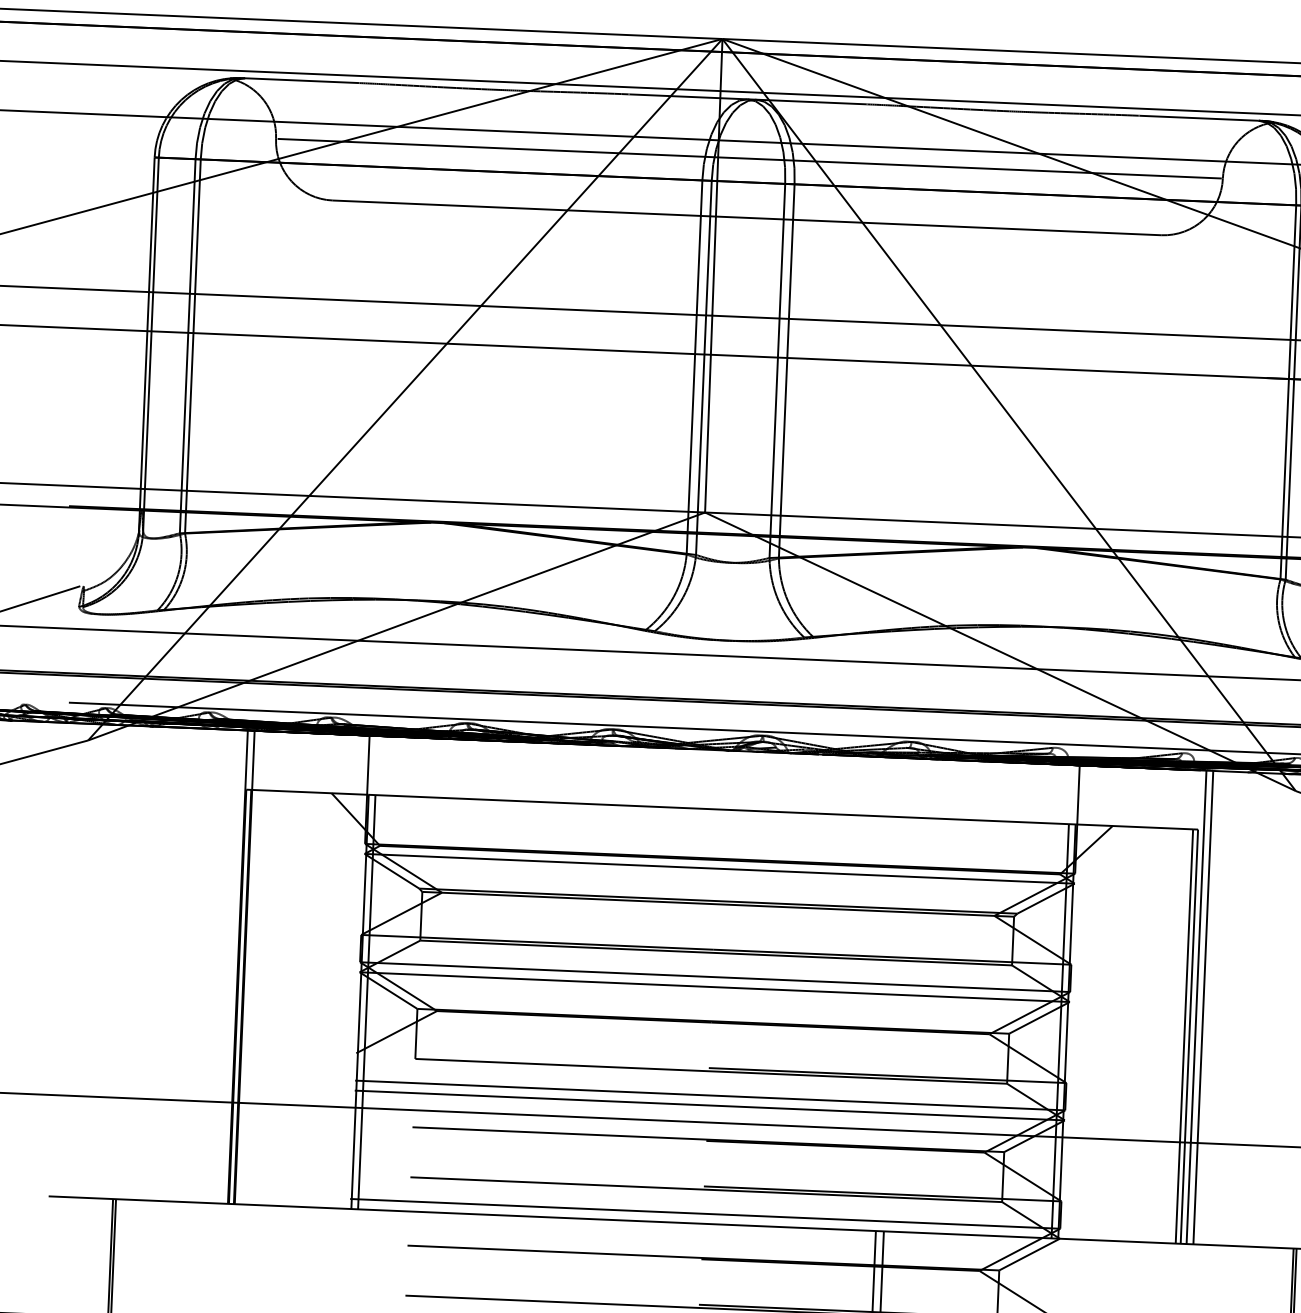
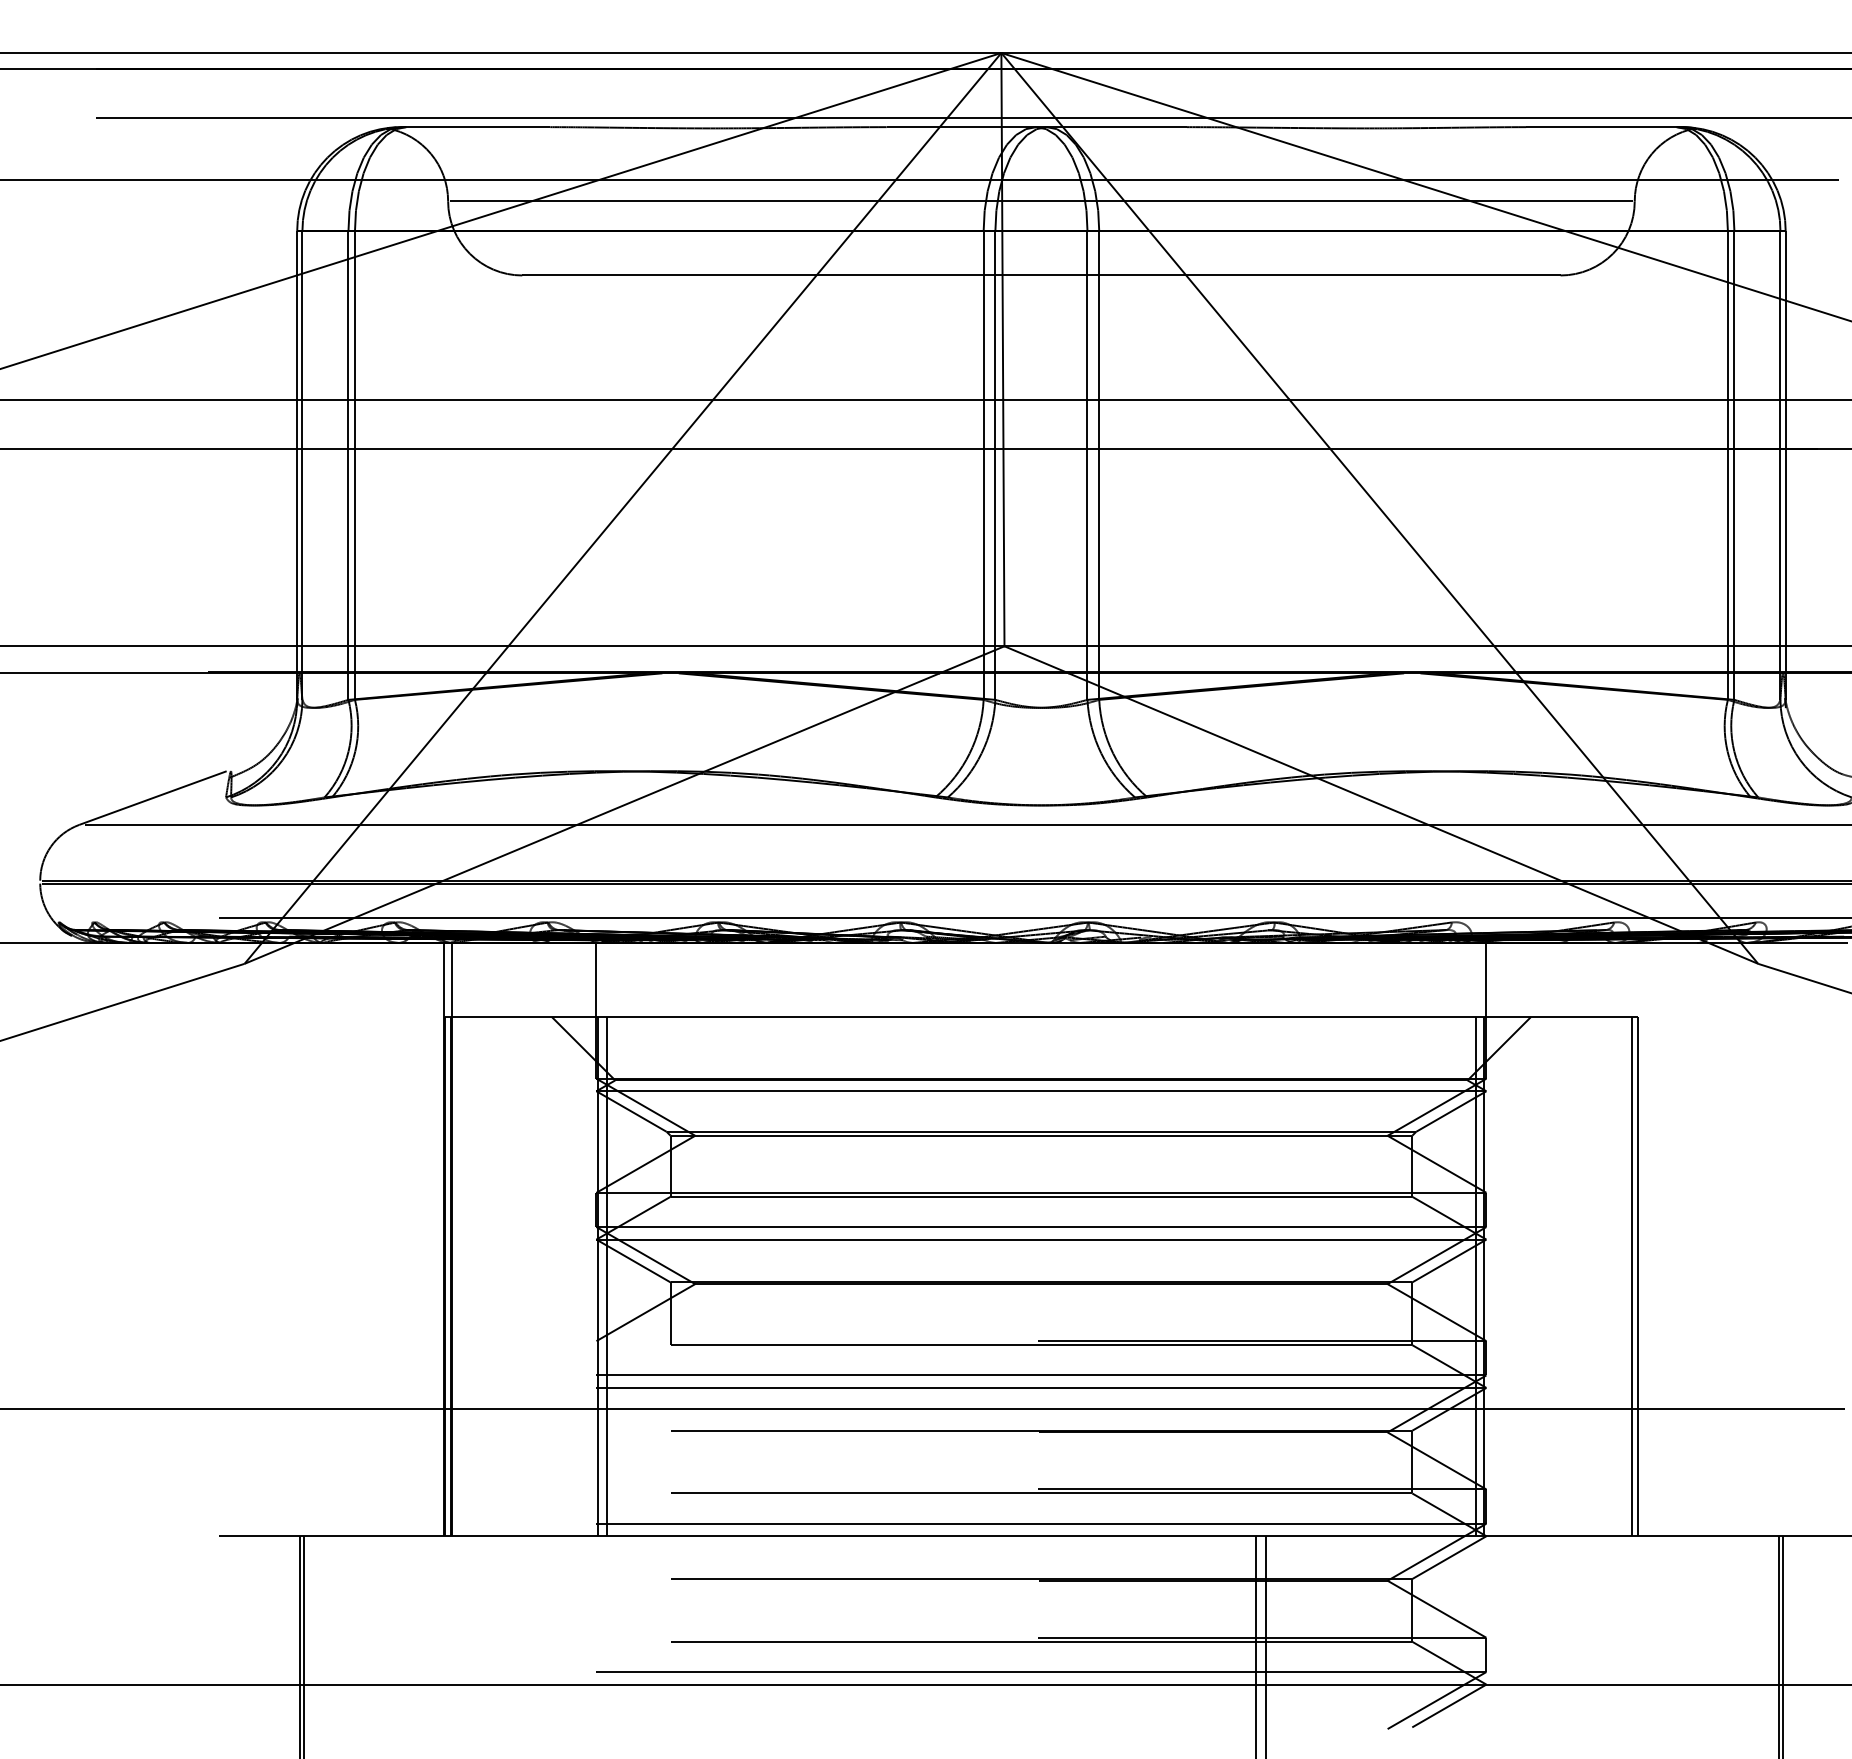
line: (1196, 1007) -> (1645, 1239), removed
line: (1203, 1007) -> (1653, 1239), removed

